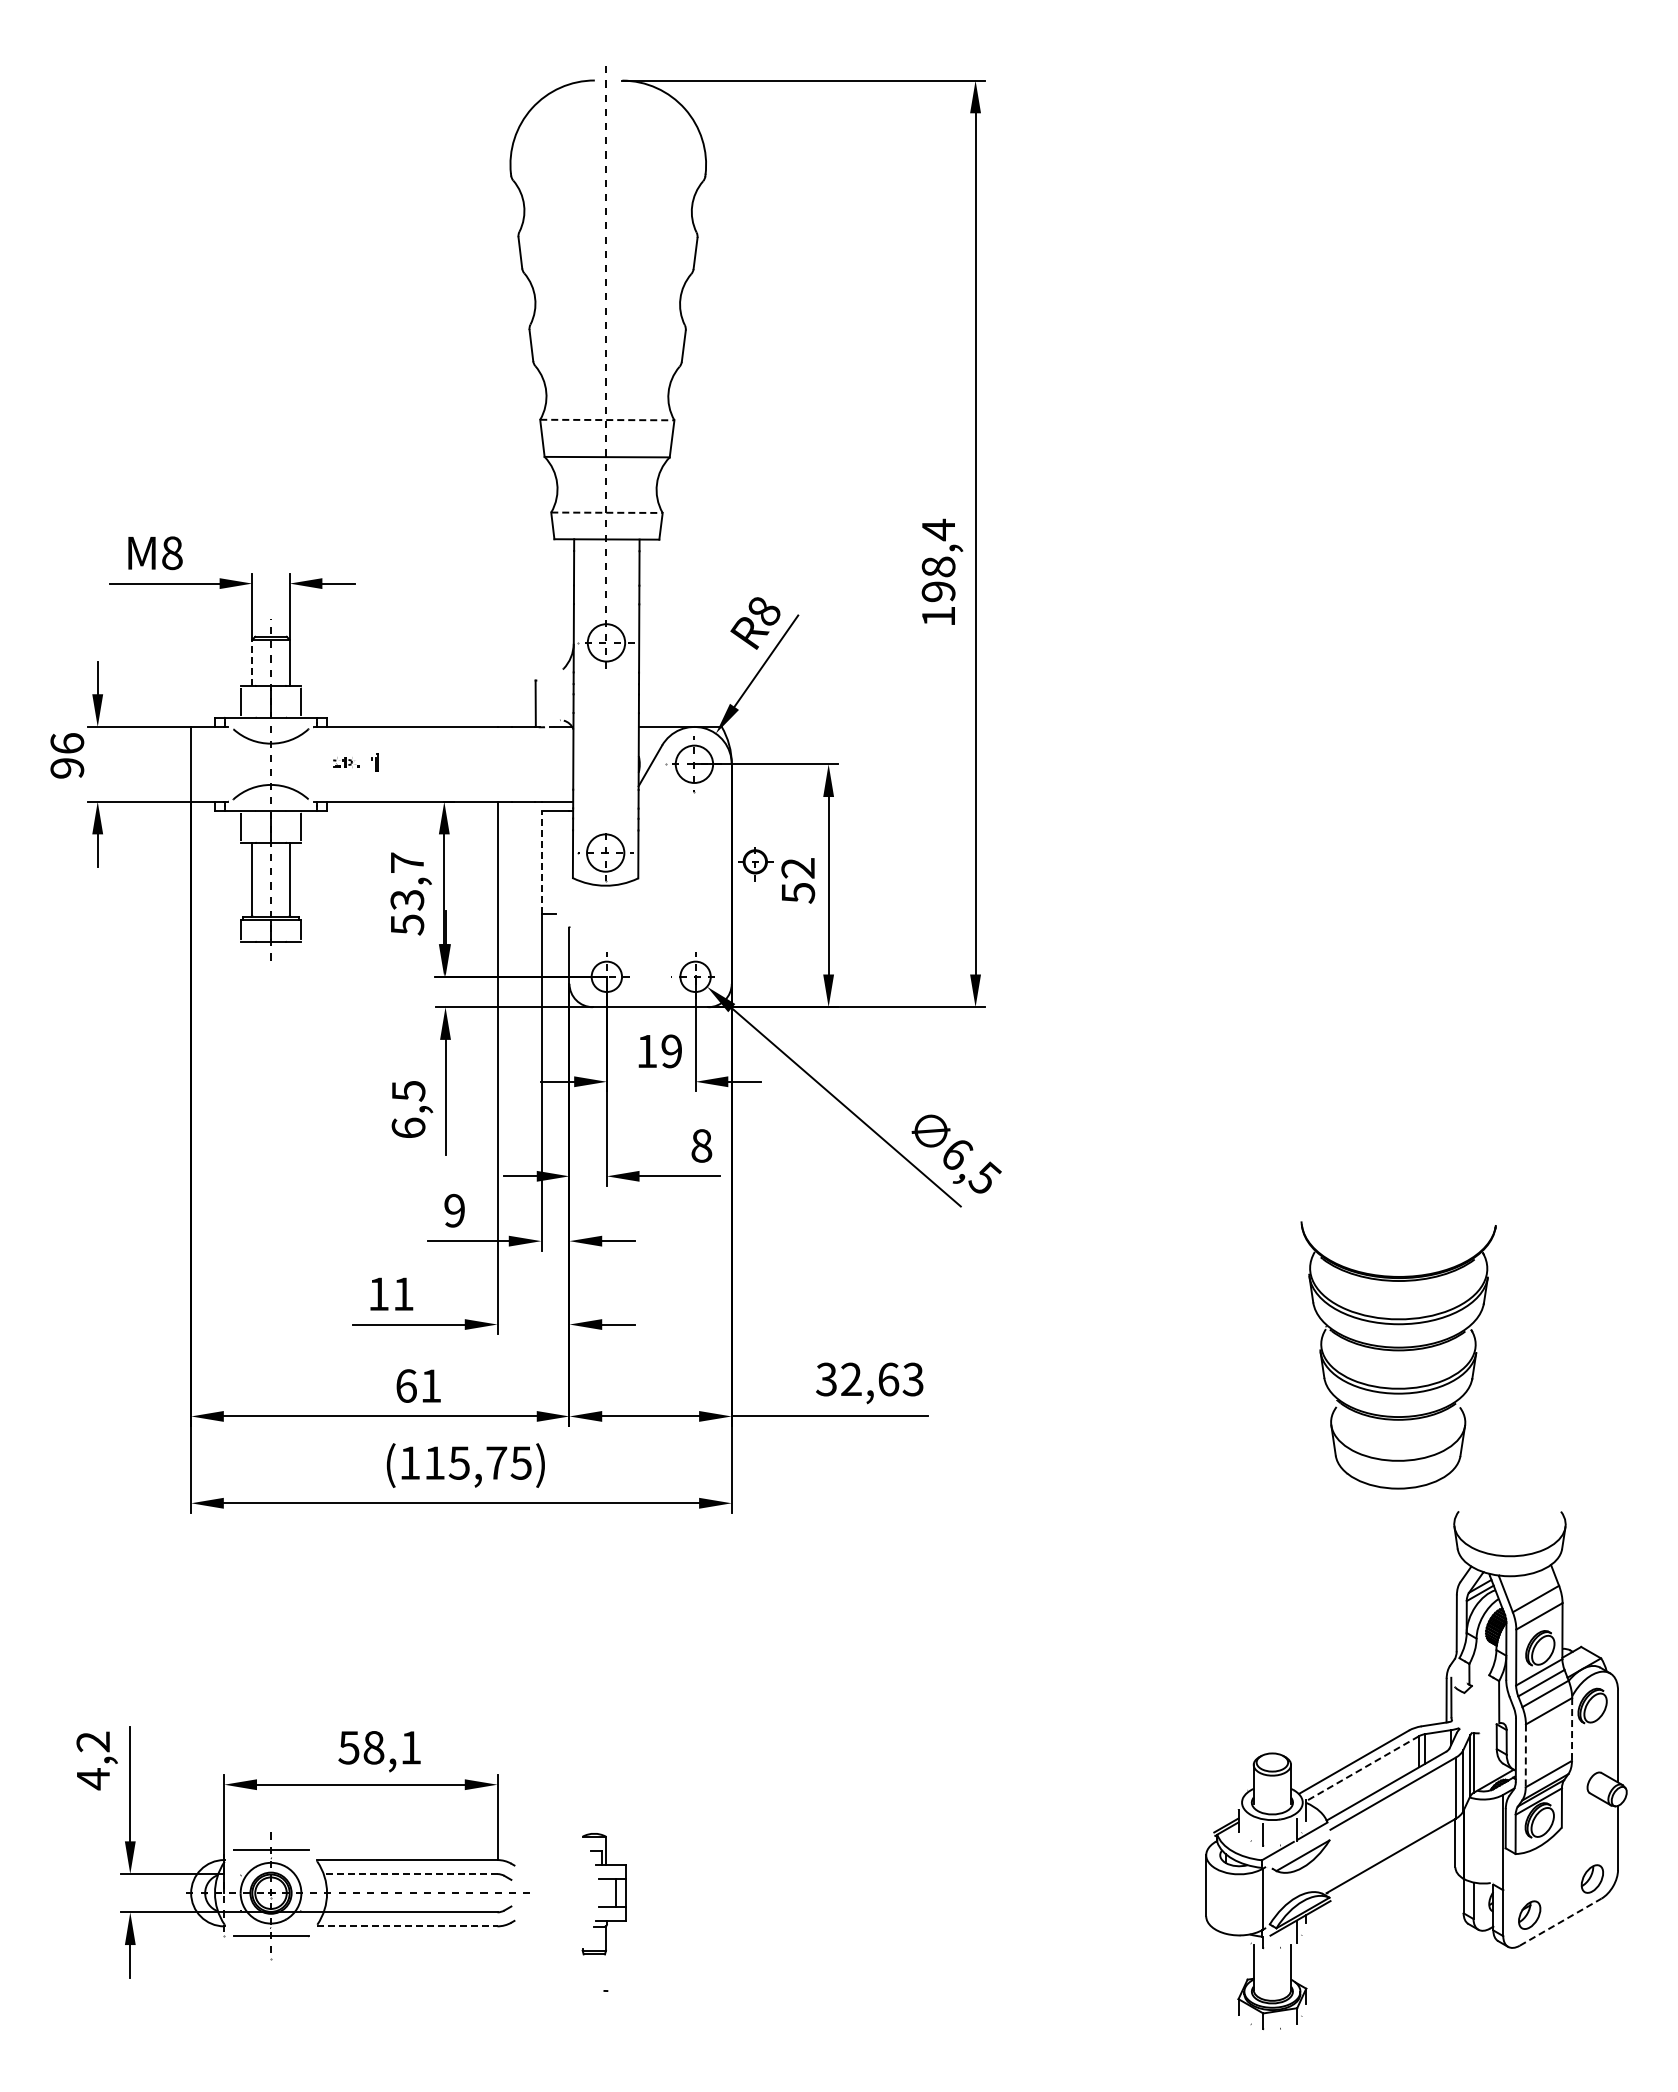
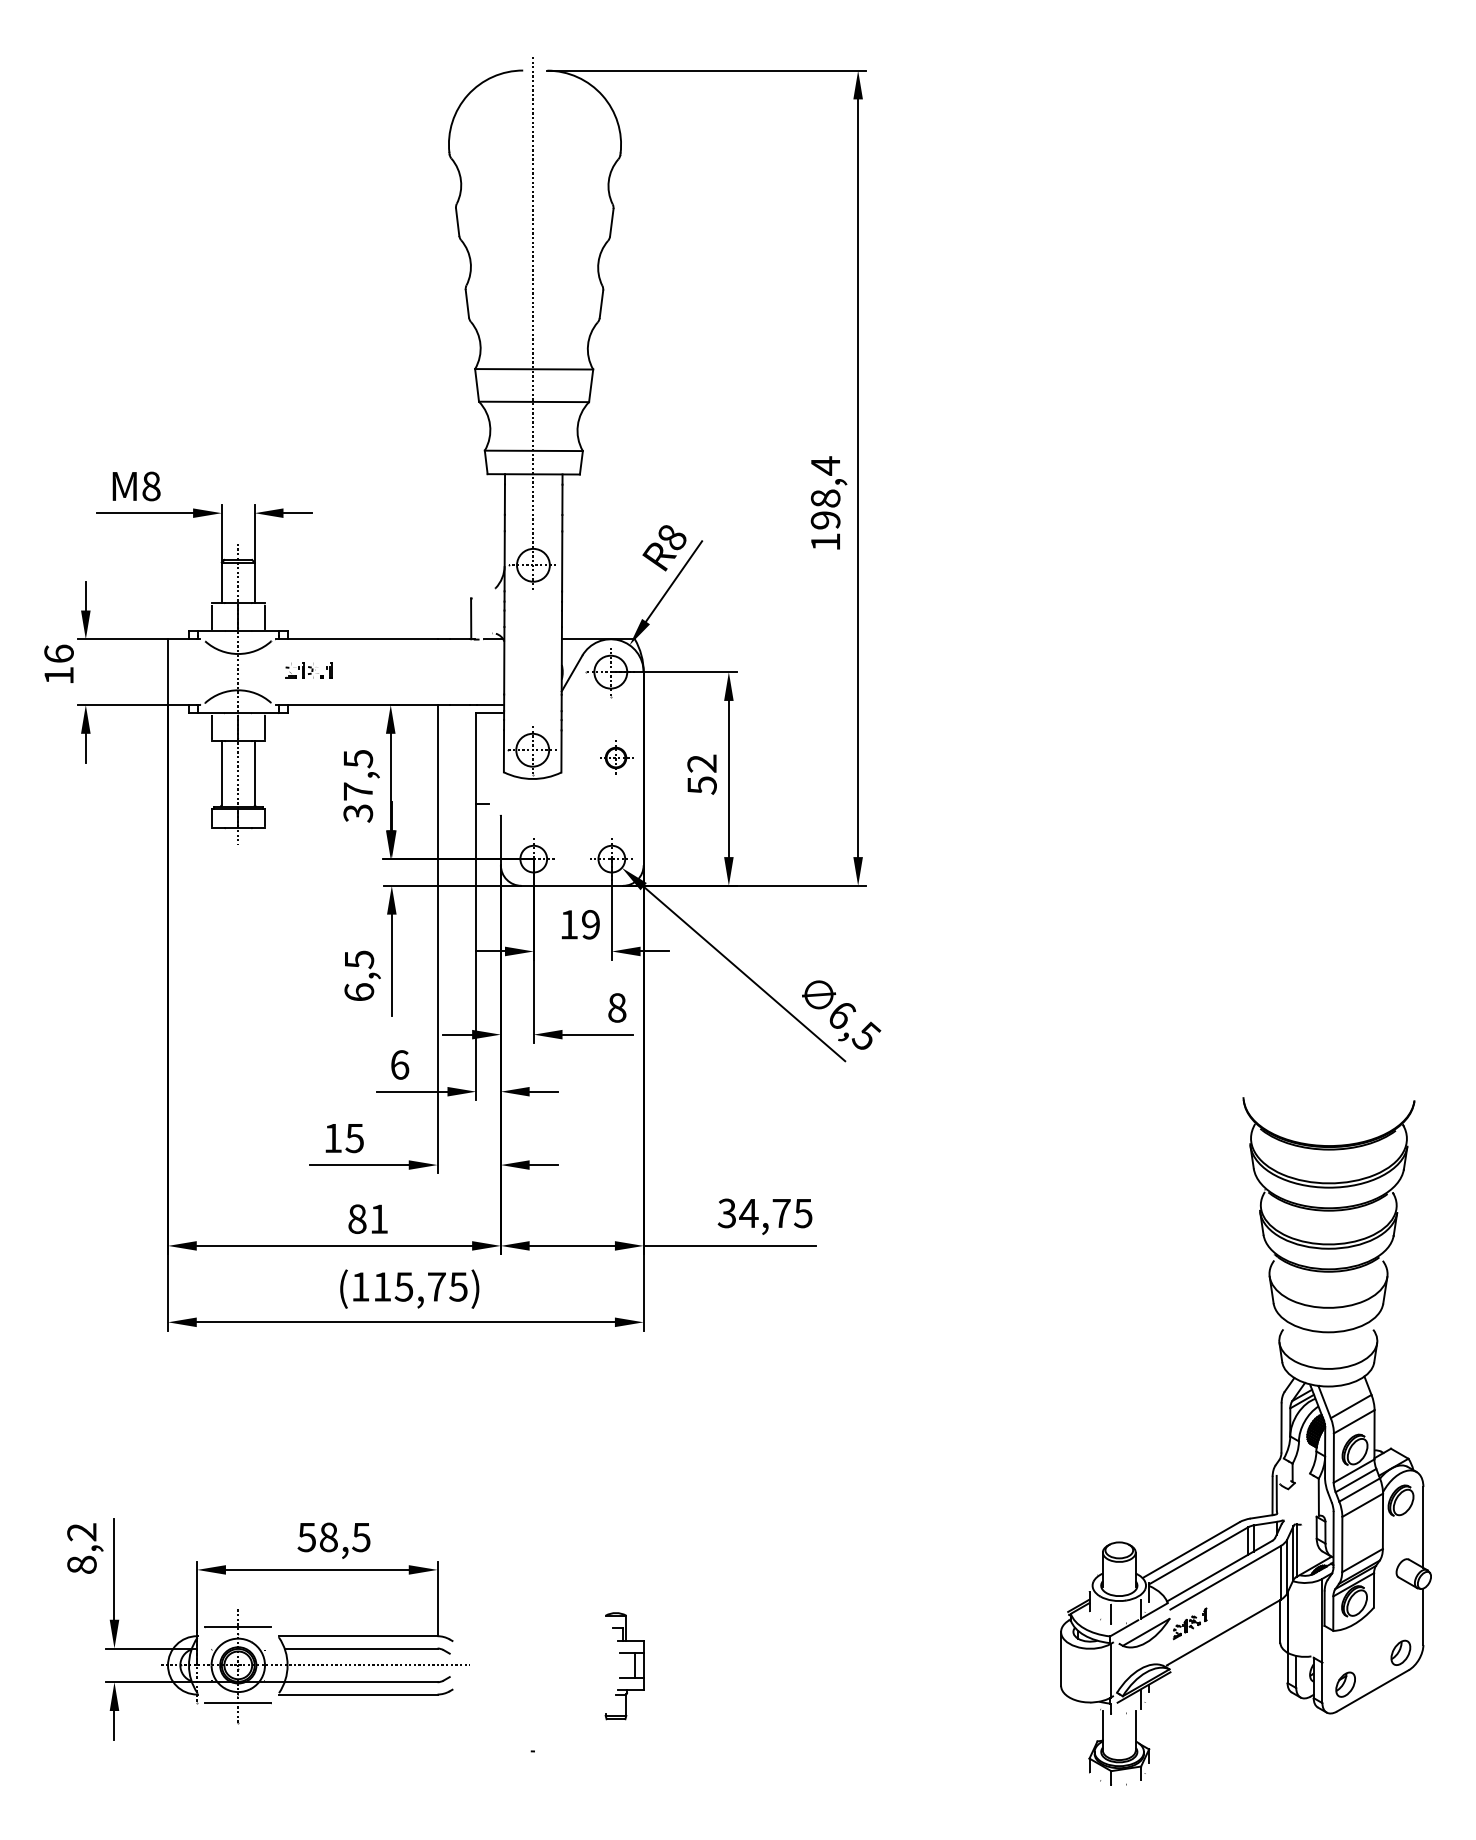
line: (607, 420) -> (534, 369), dashed -> solid
line: (606, 512) -> (533, 450), dashed -> solid
line: (252, 662) -> (221, 582), dashed -> solid
part: (346, 762) -> (304, 670), size x1.67
text: (67, 768) -> (59, 675), 96 -> 16
line: (541, 861) -> (476, 757), dashed -> solid
part: (755, 864) -> (616, 760), moved
text: (407, 893) -> (358, 785), 53,7 -> 37,5
text: (454, 1210) -> (399, 1064), 9 -> 6
text: (402, 1293) -> (353, 1137), 11 -> 15
part: (1398, 1355) -> (1328, 1215), moved
text: (881, 1379) -> (775, 1213), 32,63 -> 34,75
text: (406, 1385) -> (357, 1218), 61 -> 81
line: (1572, 1729) -> (1383, 1521), dashed -> solid
text: (410, 1747) -> (361, 1537), 58,1 -> 58,5
line: (1525, 1756) -> (1341, 1545), dashed -> solid
line: (1362, 1768) -> (1198, 1555), dashed -> solid
text: (93, 1779) -> (82, 1565), 4,2 -> 8,2
part: (1352, 1845) -> (1189, 1623), added
line: (410, 1874) -> (361, 1648), dashed -> solid
part: (615, 1894) -> (634, 1666), moved
line: (1561, 1921) -> (1373, 1690), dashed -> solid
line: (407, 1926) -> (358, 1694), dashed -> solid

